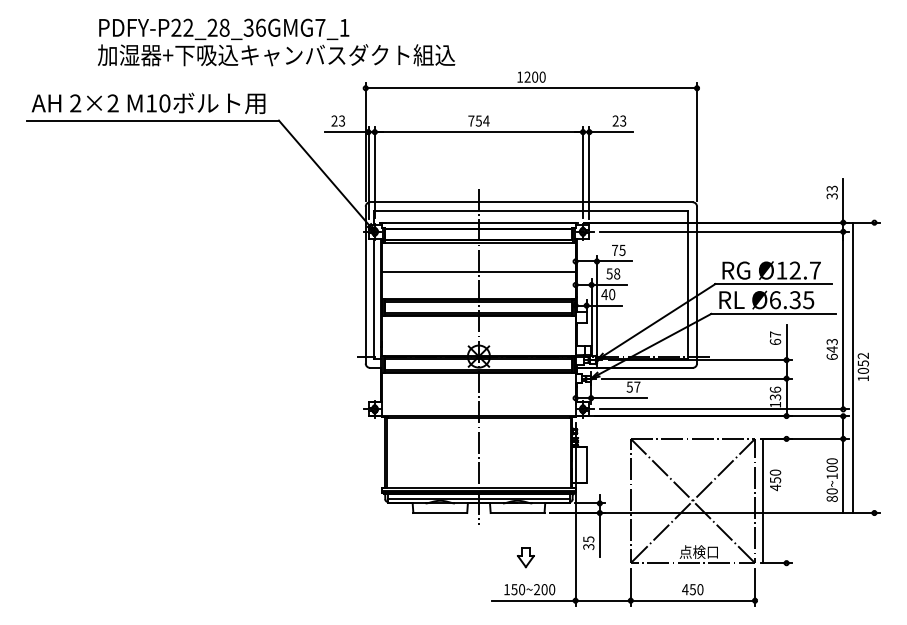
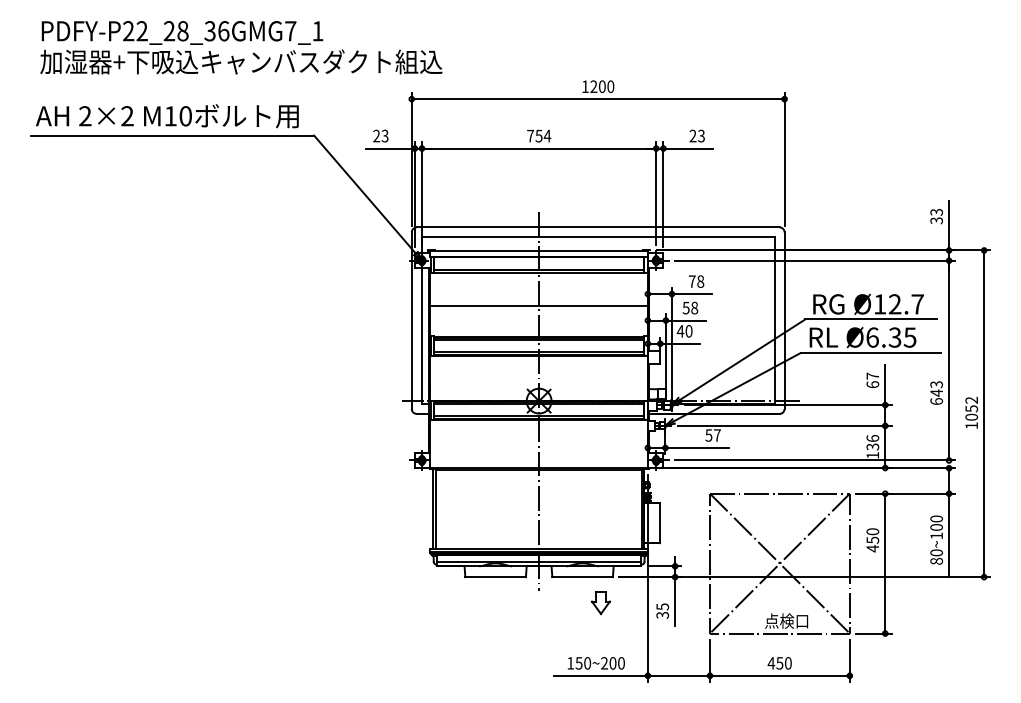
text: (276, 42) -> (241, 47), moved
text: (622, 250) -> (700, 281), 75 -> 78
line: (853, 367) -> (984, 413), moved
line: (763, 500) -> (885, 563), moved
part: (525, 556) -> (600, 602), moved

